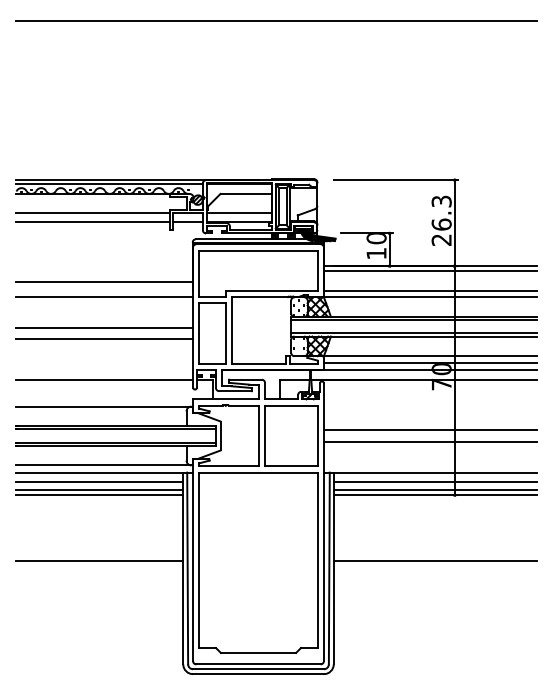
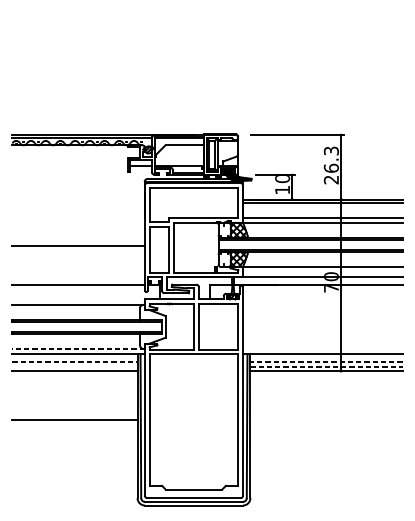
line: (276, 20) -> (207, 15), removed
line: (93, 213) -> (70, 159), removed
line: (239, 213) -> (179, 159), removed
line: (93, 222) -> (70, 166), removed
line: (104, 281) -> (78, 210), removed
line: (104, 296) -> (78, 222), removed
line: (104, 338) -> (78, 253), removed
line: (429, 362) -> (322, 271), removed
line: (429, 430) -> (322, 322), removed
line: (429, 441) -> (322, 331), removed
line: (104, 465) -> (78, 349), solid -> dashed
line: (100, 482) -> (75, 361), solid -> dashed
line: (434, 482) -> (326, 361), solid -> dashed
line: (99, 489) -> (74, 367), removed
line: (435, 489) -> (326, 367), solid -> dashed
line: (434, 560) -> (326, 420), removed

